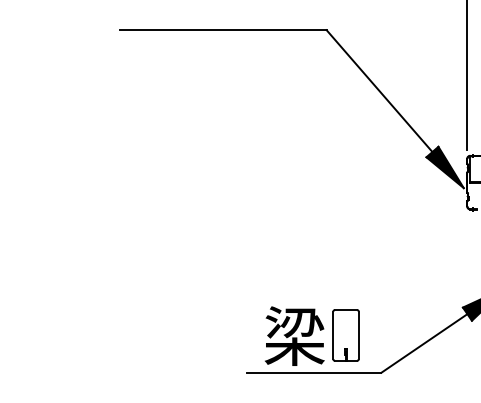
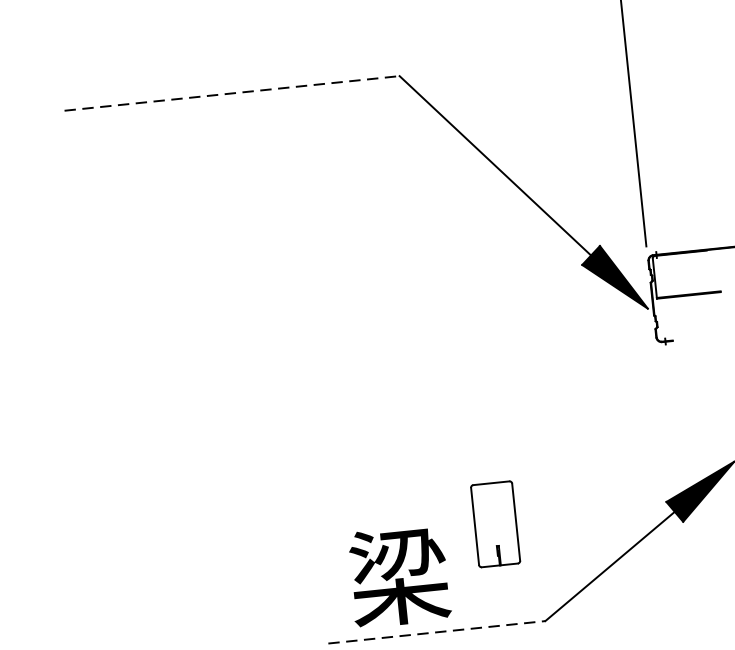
line: (223, 30) -> (232, 93), solid -> dashed
part: (345, 335) -> (494, 524), moved
line: (314, 372) -> (437, 631), solid -> dashed

